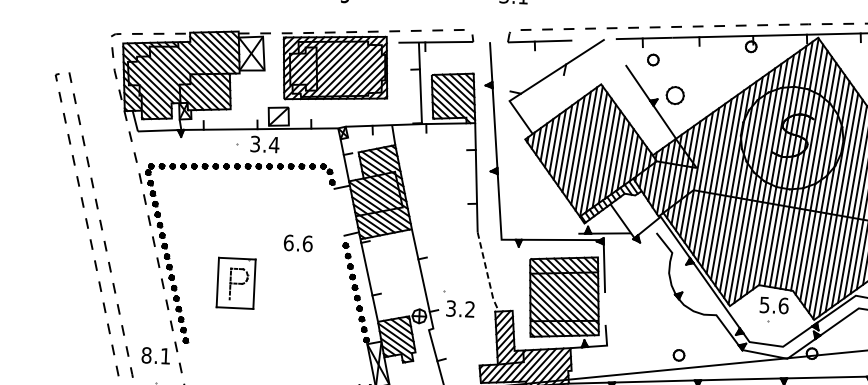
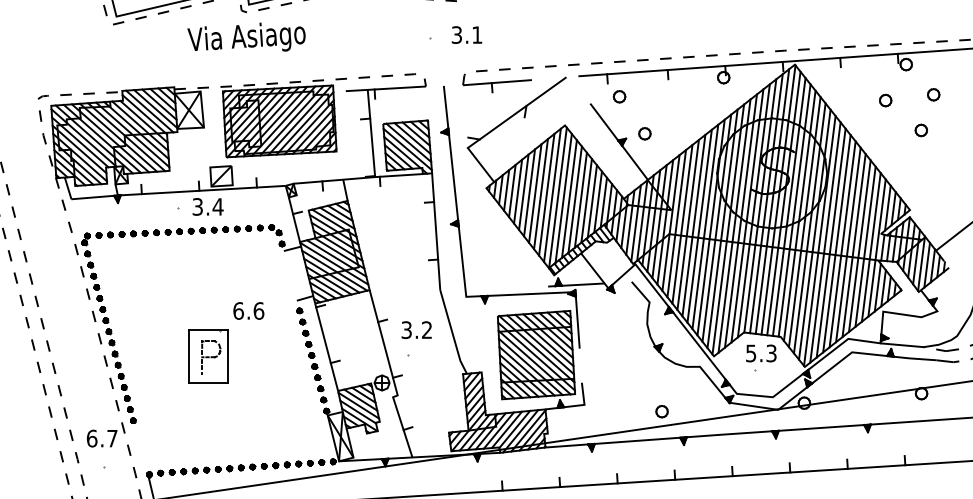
part: (674, 95) -> (644, 133), size x0.62
line: (487, 273) -> (452, 333), dashed -> solid
part: (236, 282) -> (208, 356), moved
text: (783, 305) -> (771, 353), 5.6 -> 5.3
text: (460, 308) -> (416, 329), moved
text: (155, 355) -> (101, 438), 8.1 -> 6.7

